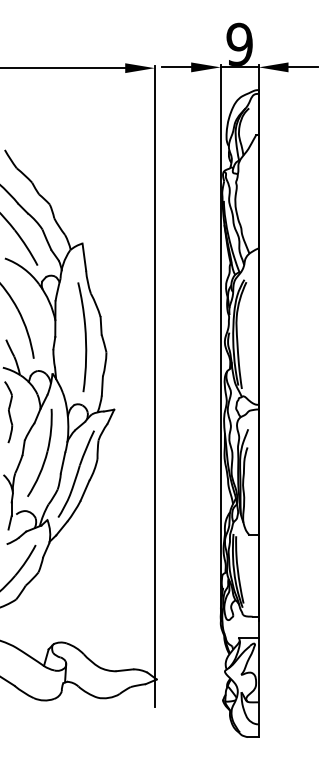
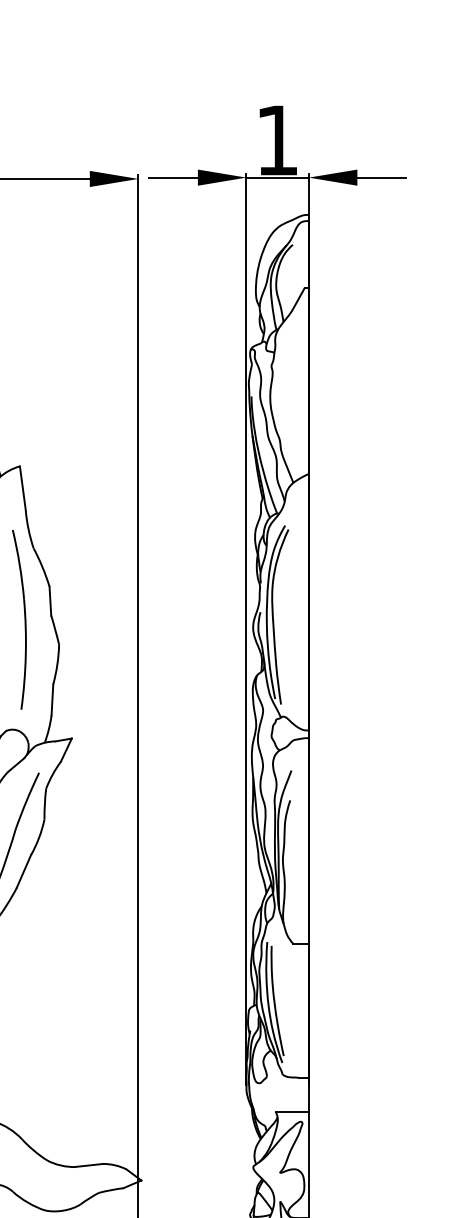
text: (239, 43) -> (277, 138), 9 -> 1

